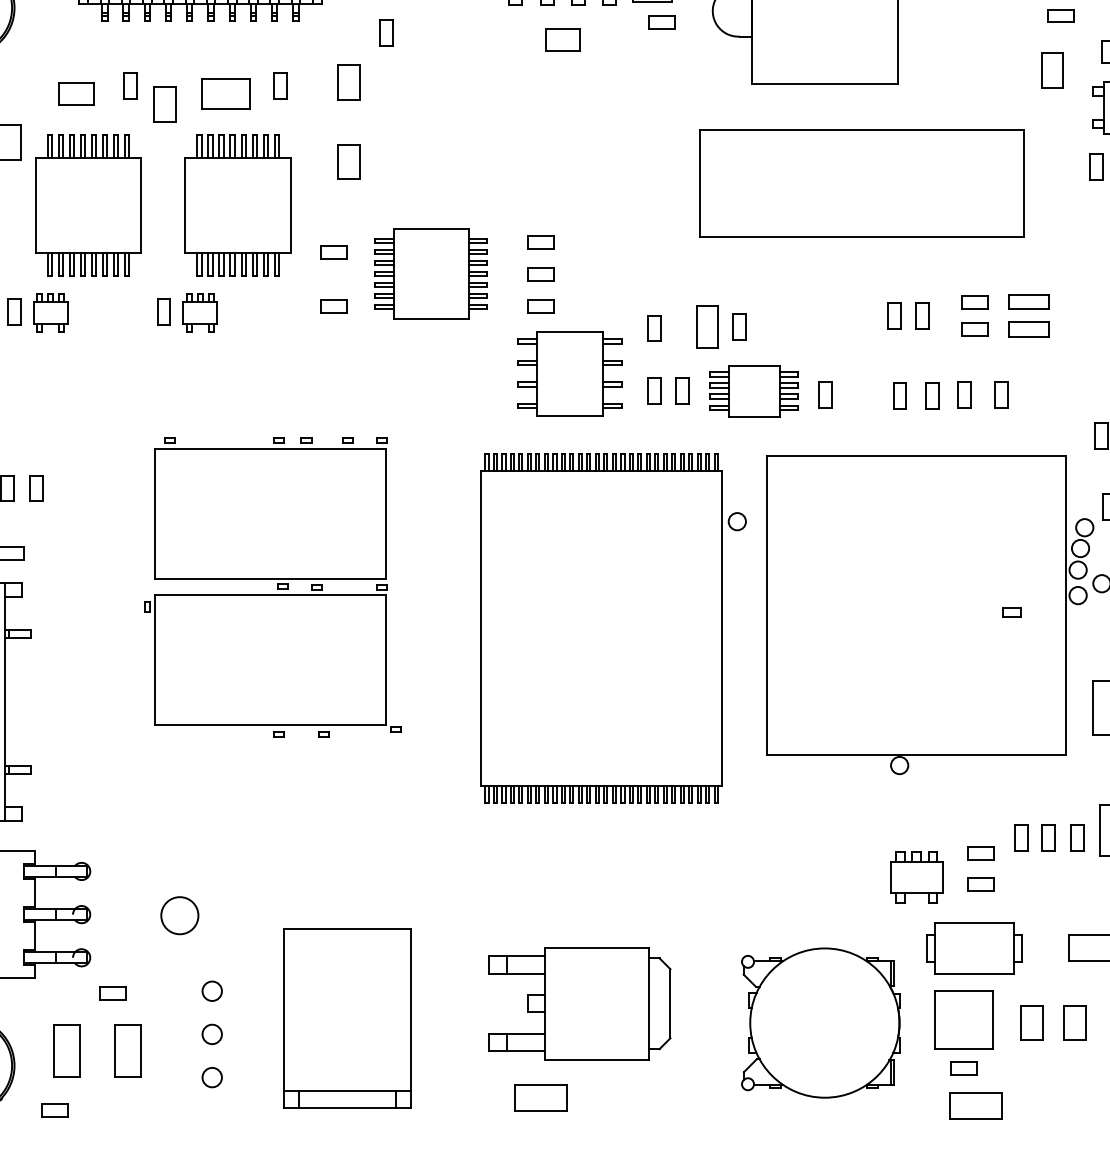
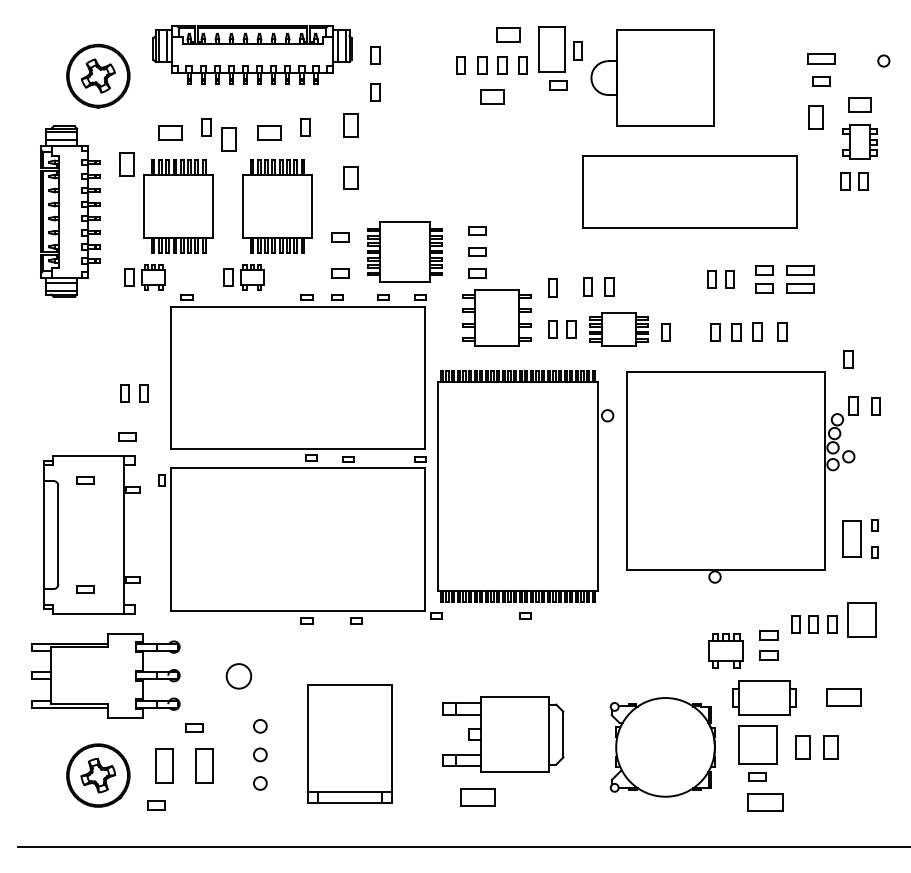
part: (226, 93) -> (269, 132), size x0.71
part: (706, 326) -> (587, 286), size x0.62
part: (272, 587) -> (300, 459), size x1.67
part: (1012, 611) -> (525, 615), moved

